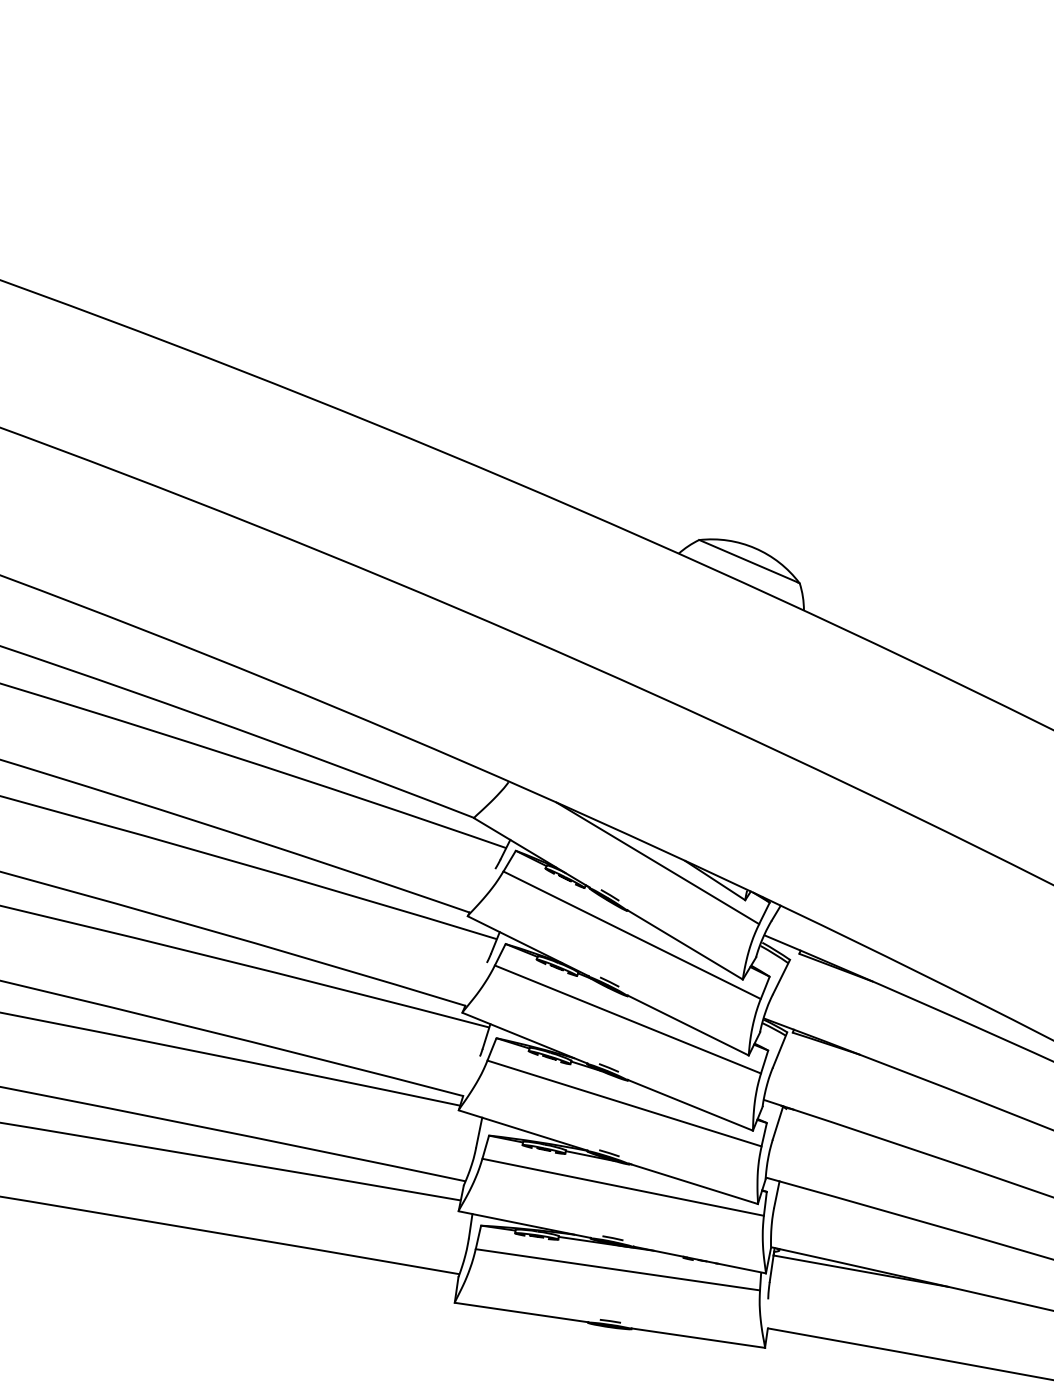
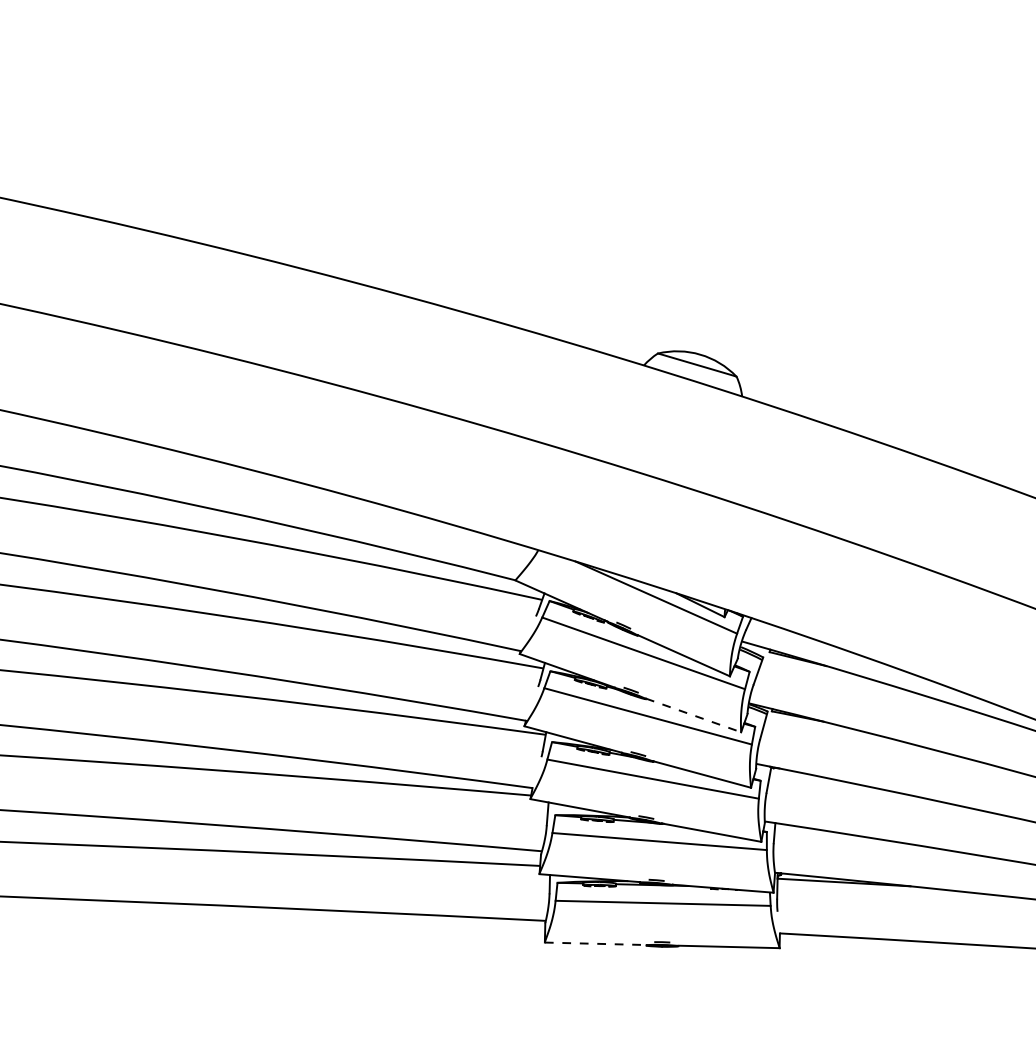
line: (689, 1025) -> (694, 715), solid -> dashed
line: (521, 1312) -> (595, 943), solid -> dashed

